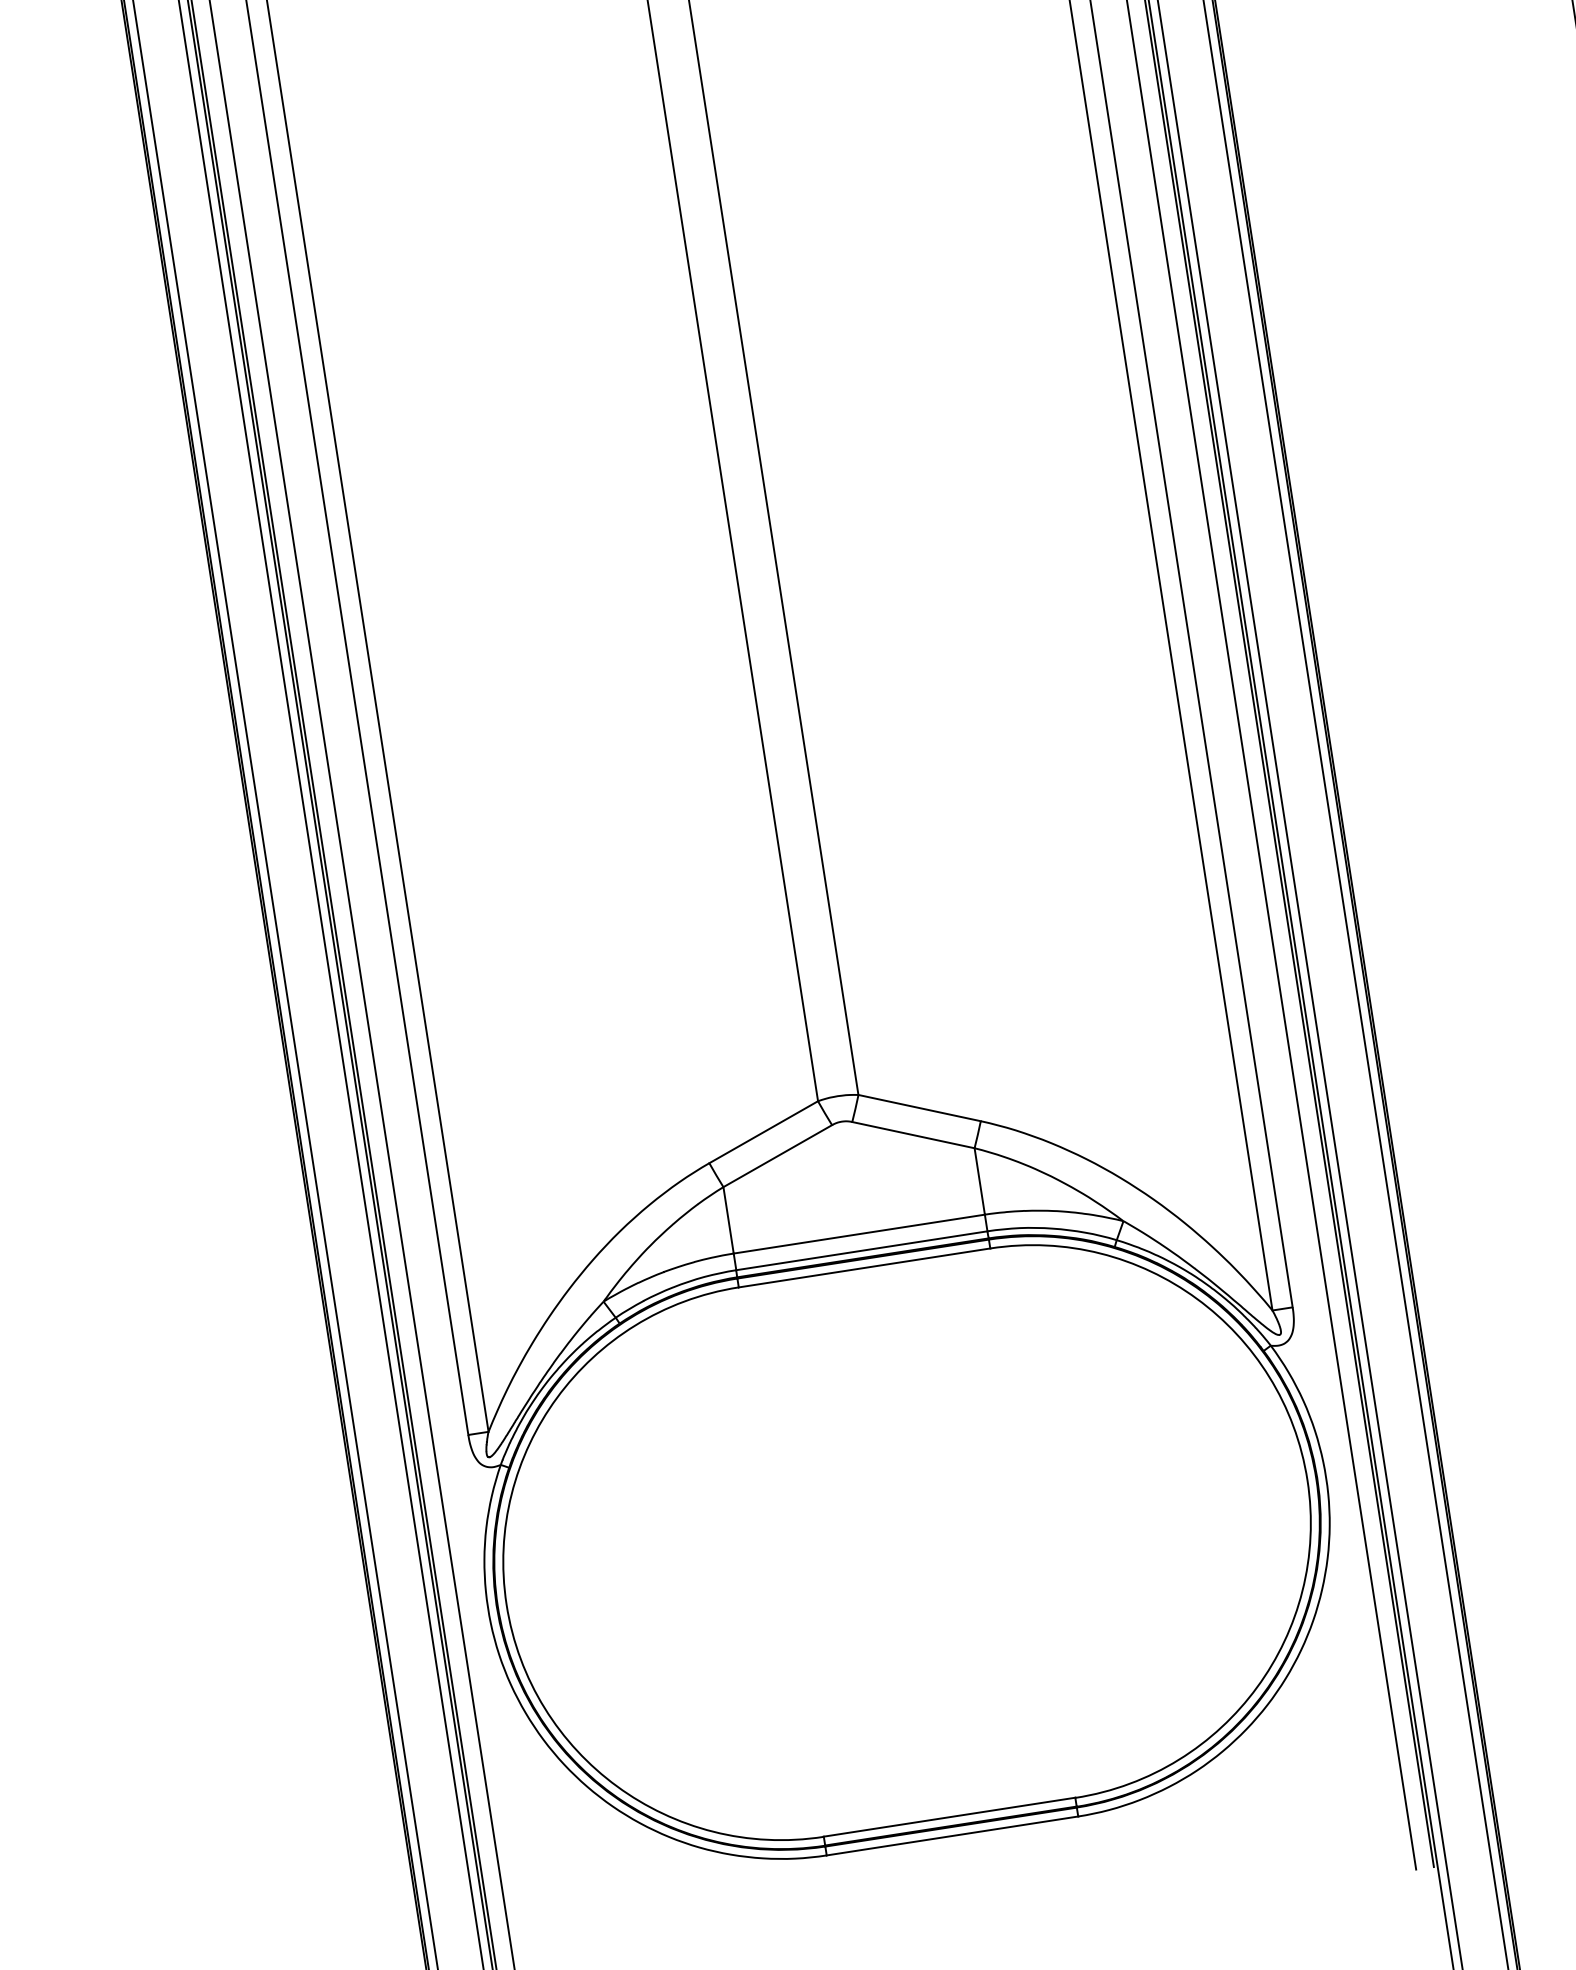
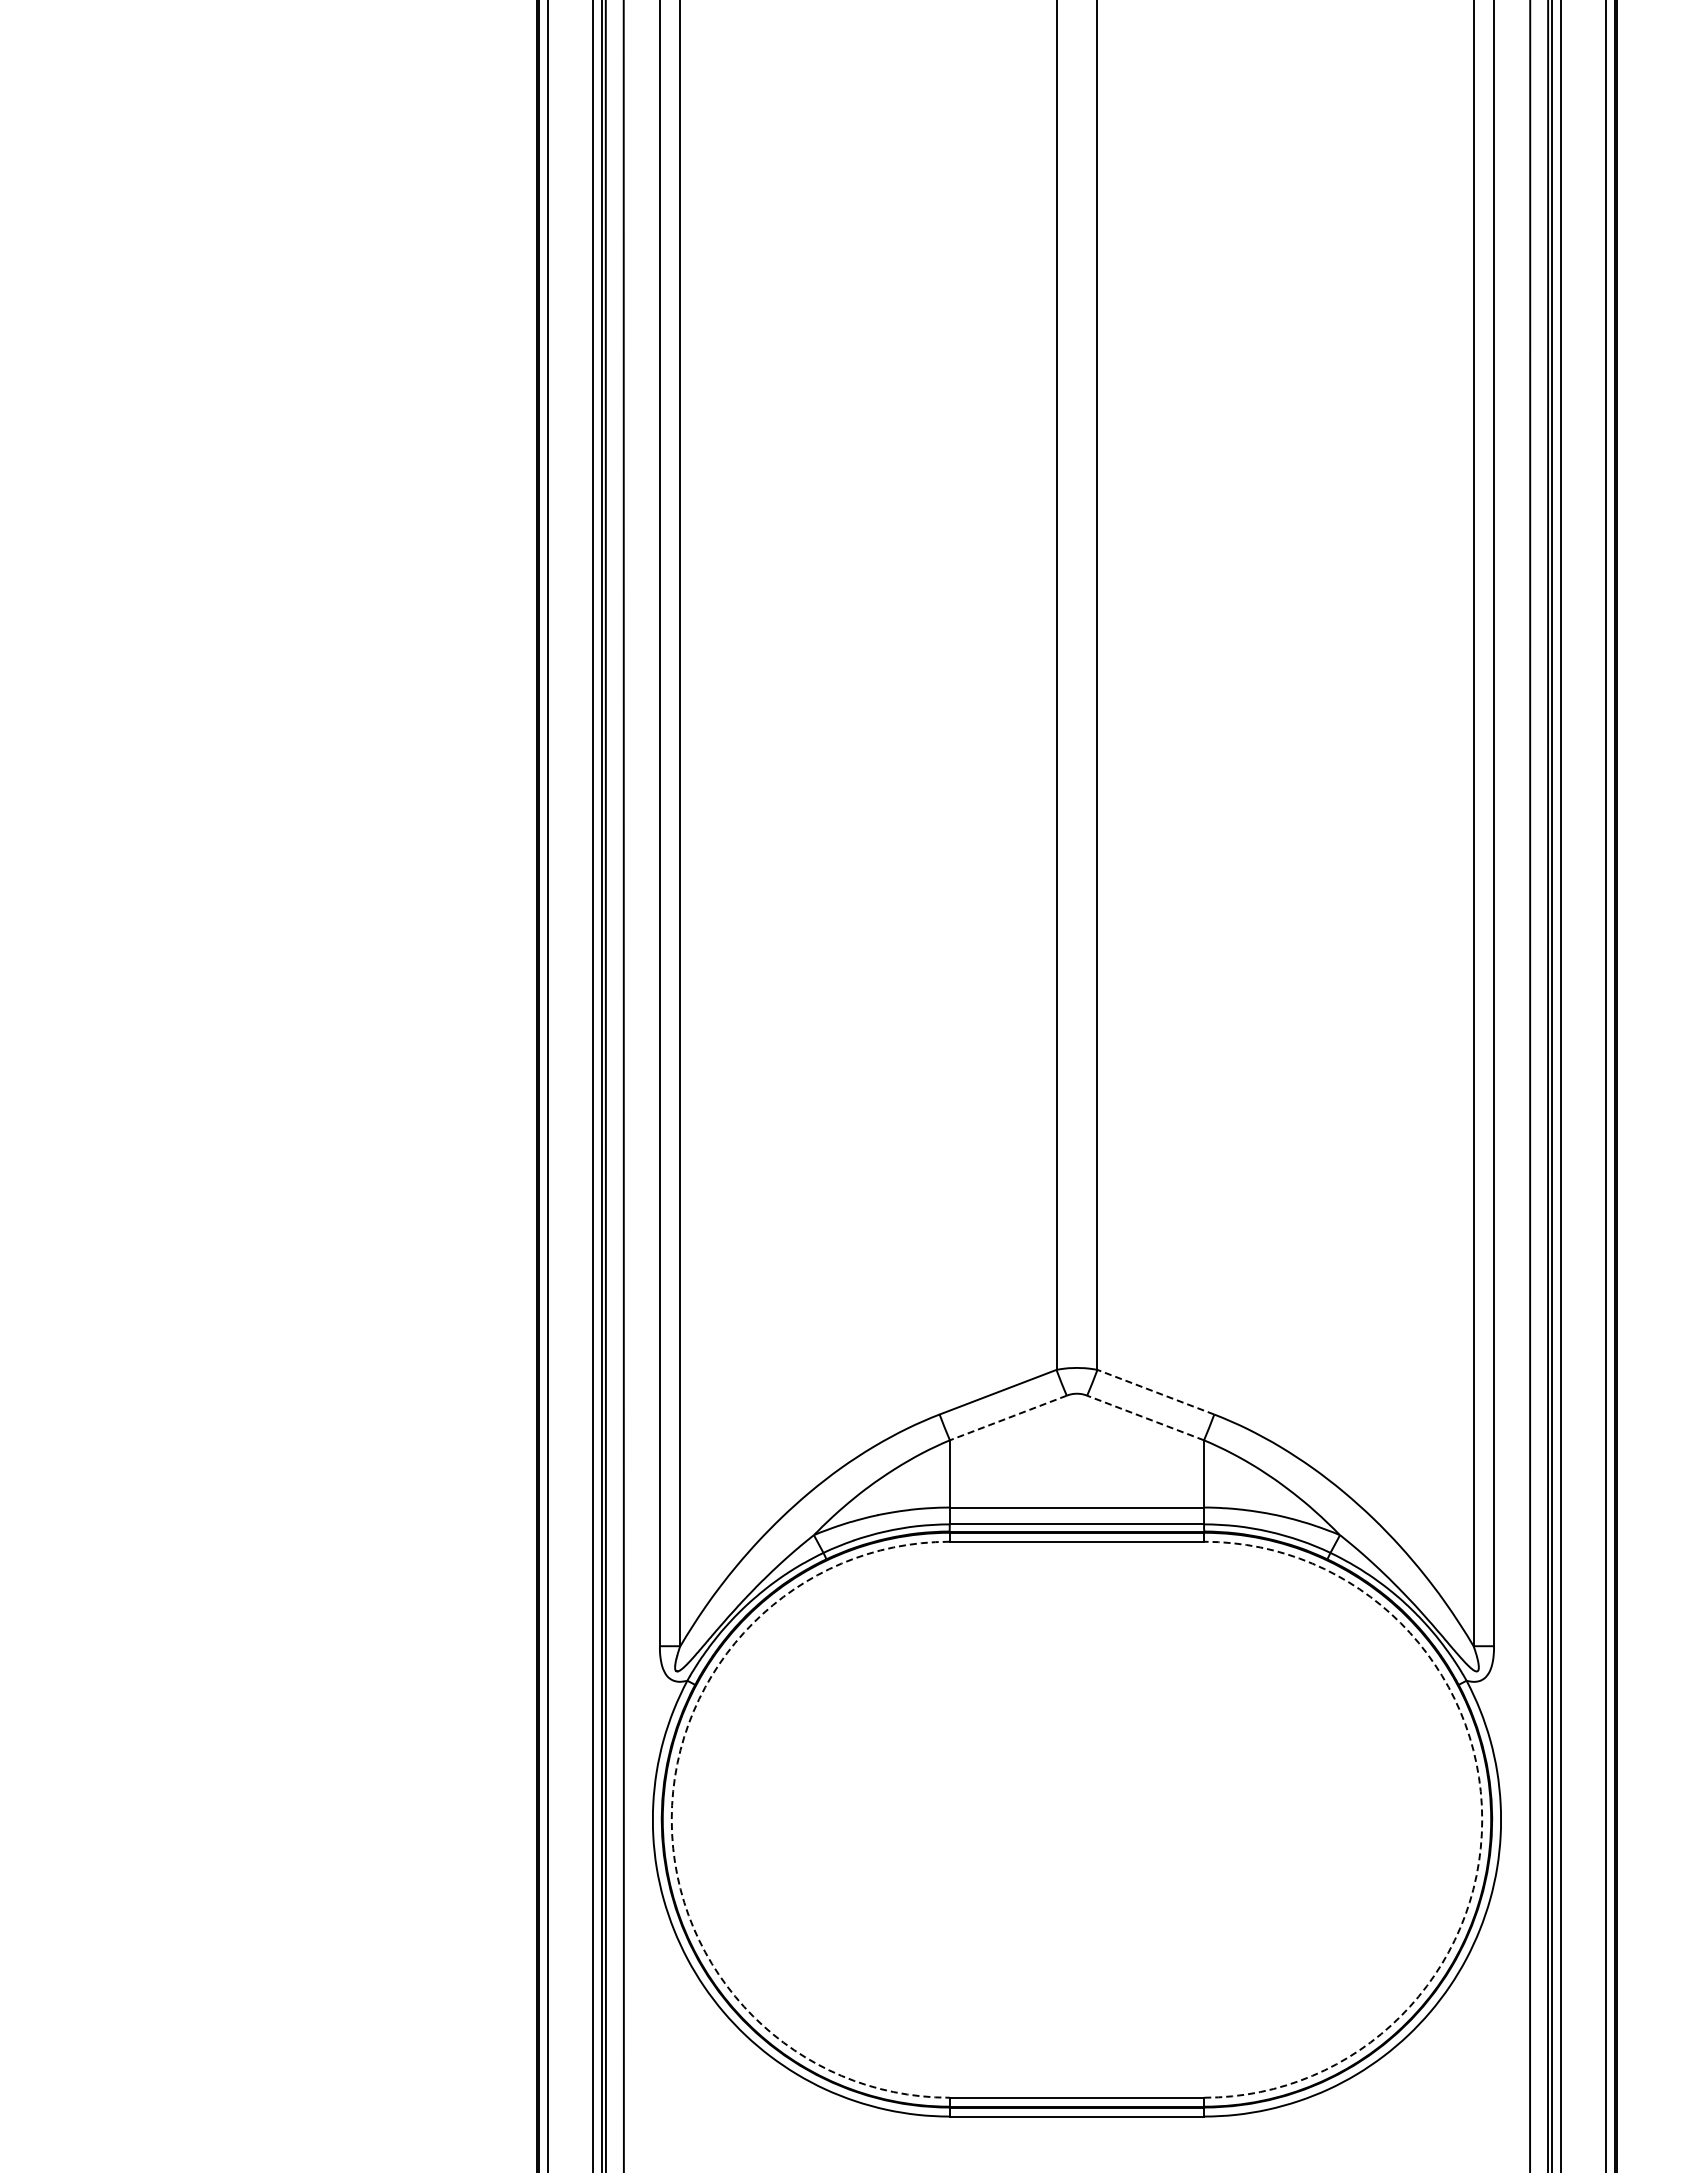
line: (919, 1108) -> (1155, 1392), solid -> dashed
line: (913, 1135) -> (1145, 1418), solid -> dashed
line: (778, 1156) -> (1008, 1418), solid -> dashed
arc: (1307, 1480) -> (1482, 1819), solid -> dashed
arc: (506, 1604) -> (671, 1819), solid -> dashed

